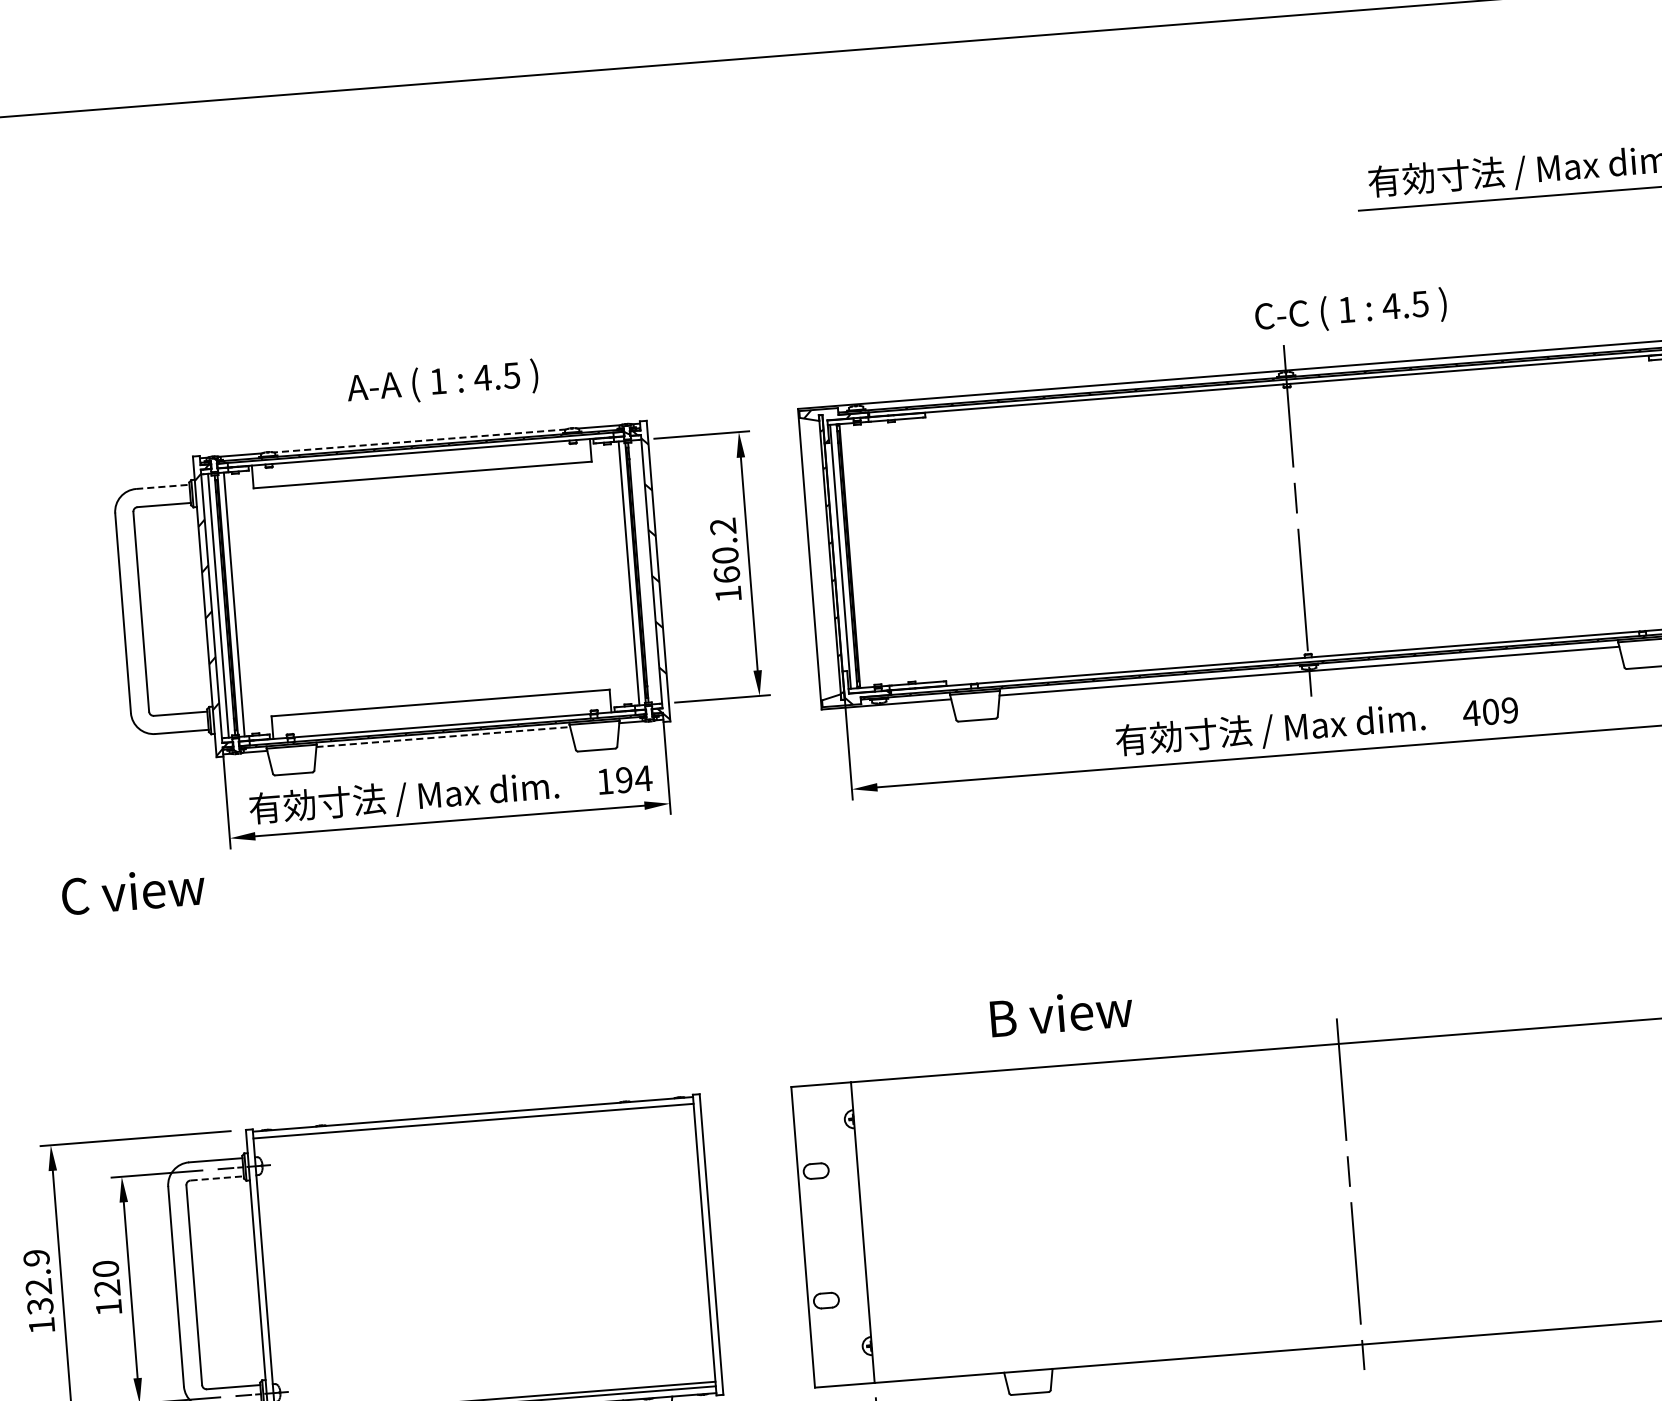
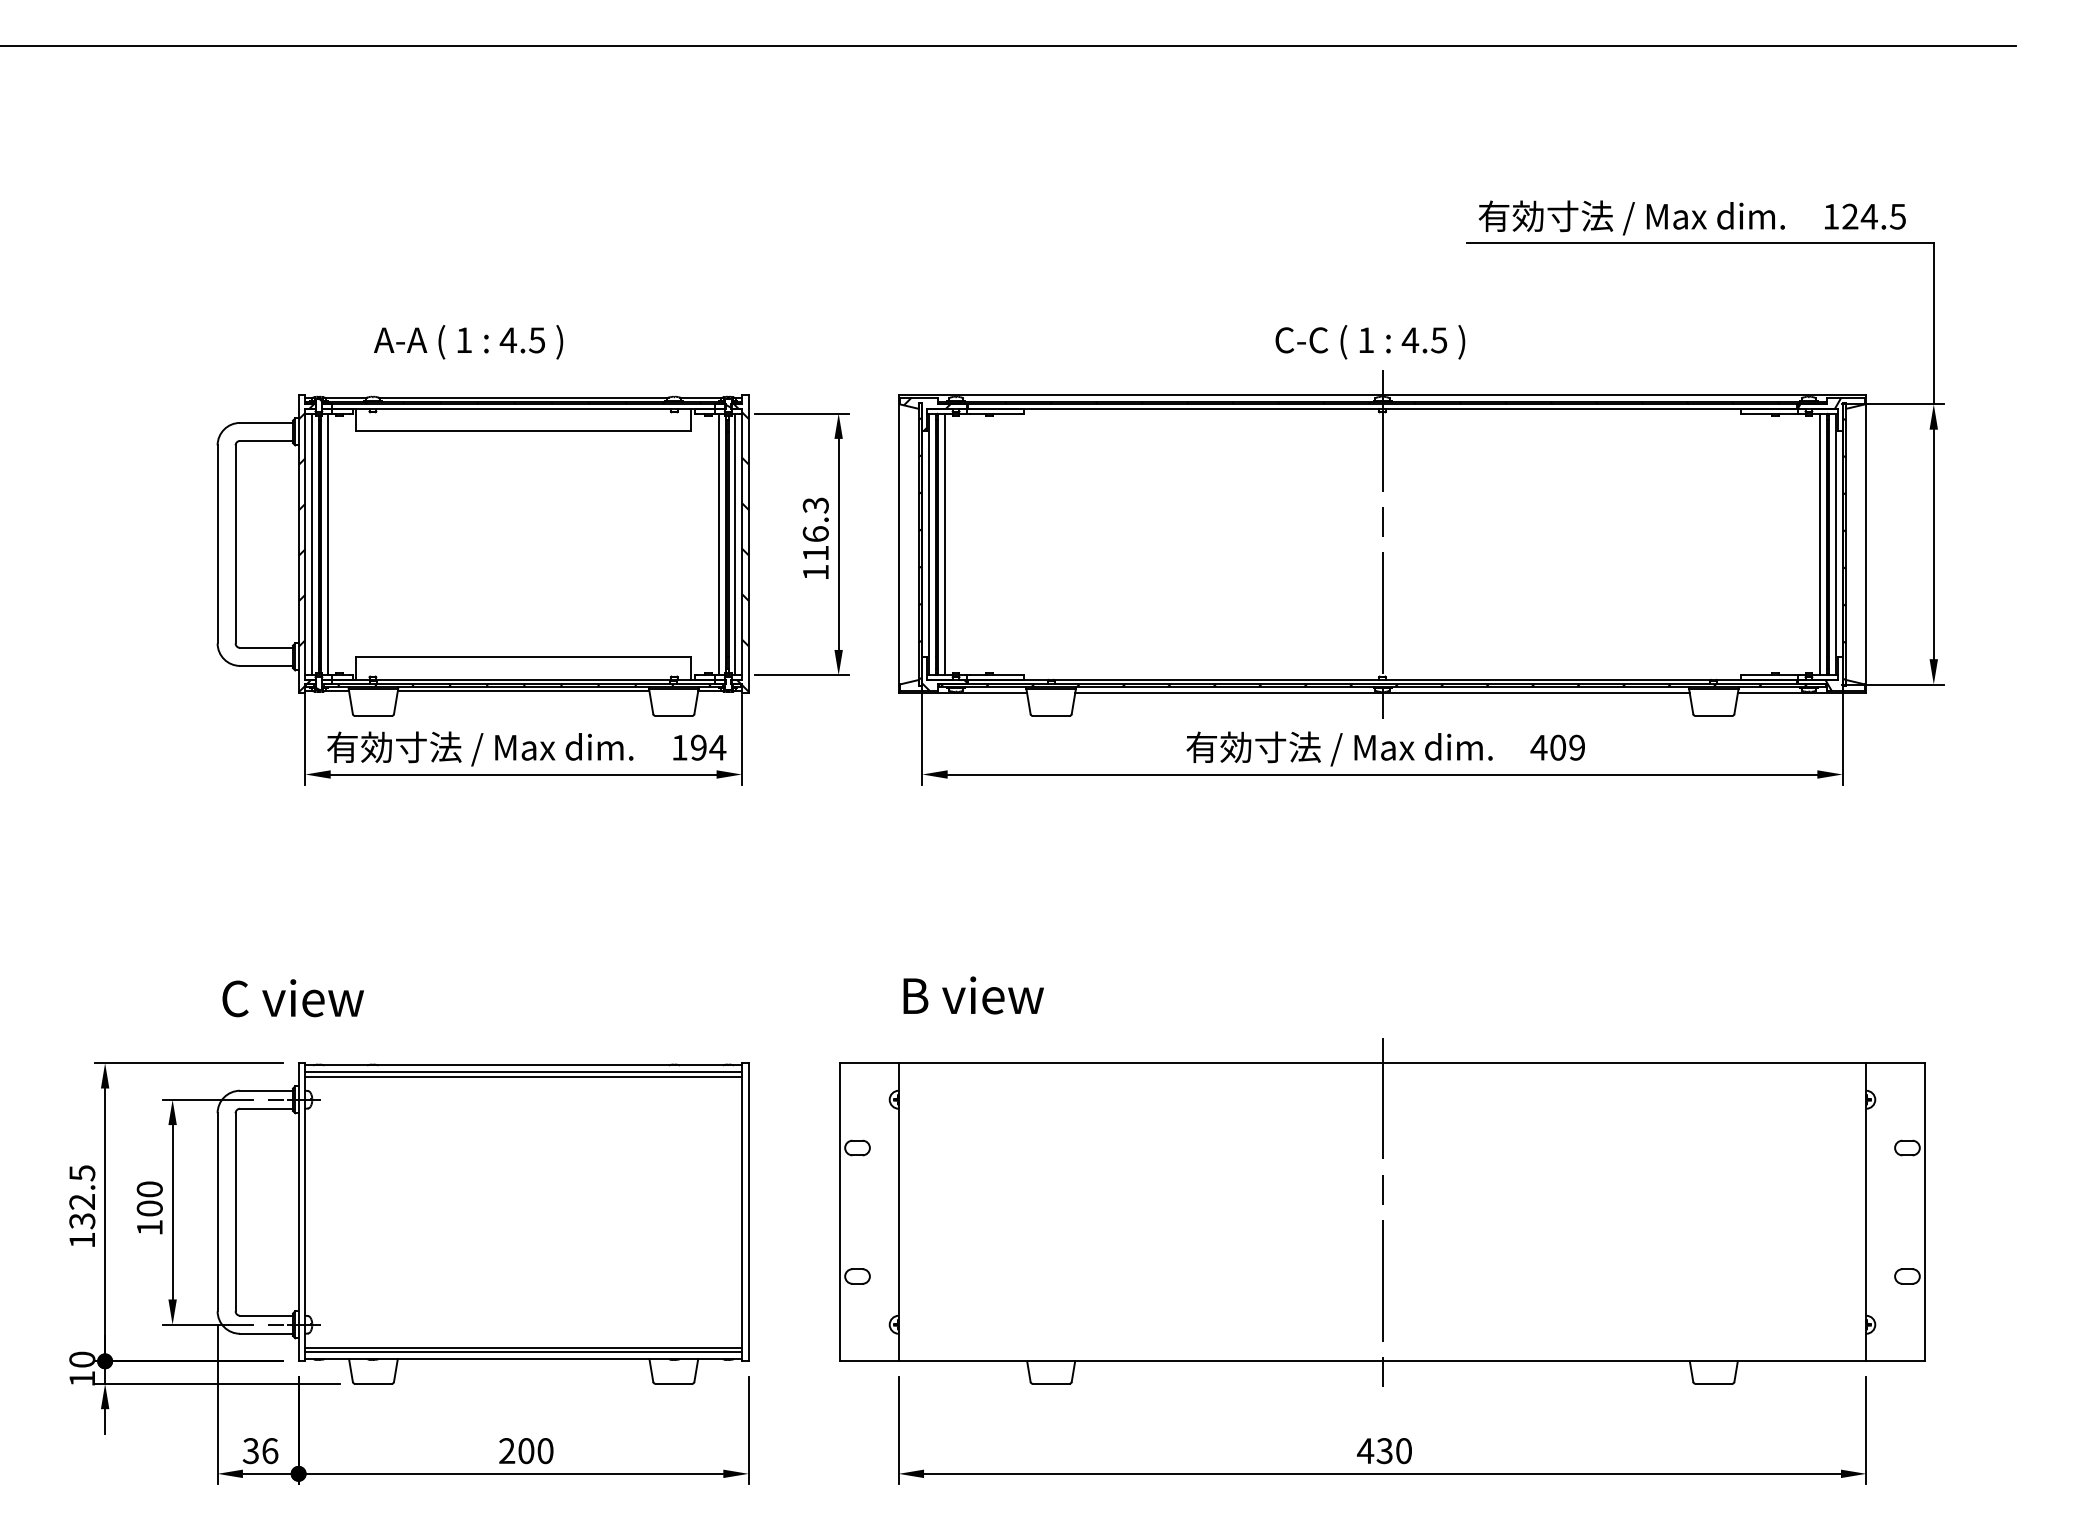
text: (1351, 311) -> (1370, 342), moved
text: (442, 383) -> (468, 342), moved
line: (419, 440) -> (523, 397), dashed -> solid
line: (163, 486) -> (267, 422), dashed -> solid
text: (724, 549) -> (815, 528), 160.2 -> 116.3
line: (856, 555) -> (944, 544), added
line: (645, 572) -> (735, 544), added
line: (443, 737) -> (523, 691), dashed -> solid
text: (132, 891) -> (292, 998), moved
text: (1061, 1013) -> (973, 995), moved
line: (473, 1125) -> (523, 1076), added
line: (218, 1178) -> (267, 1108), dashed -> solid
text: (36, 1258) -> (82, 1173), 132.9 -> 132.5
text: (107, 1288) -> (149, 1208), 120 -> 100

